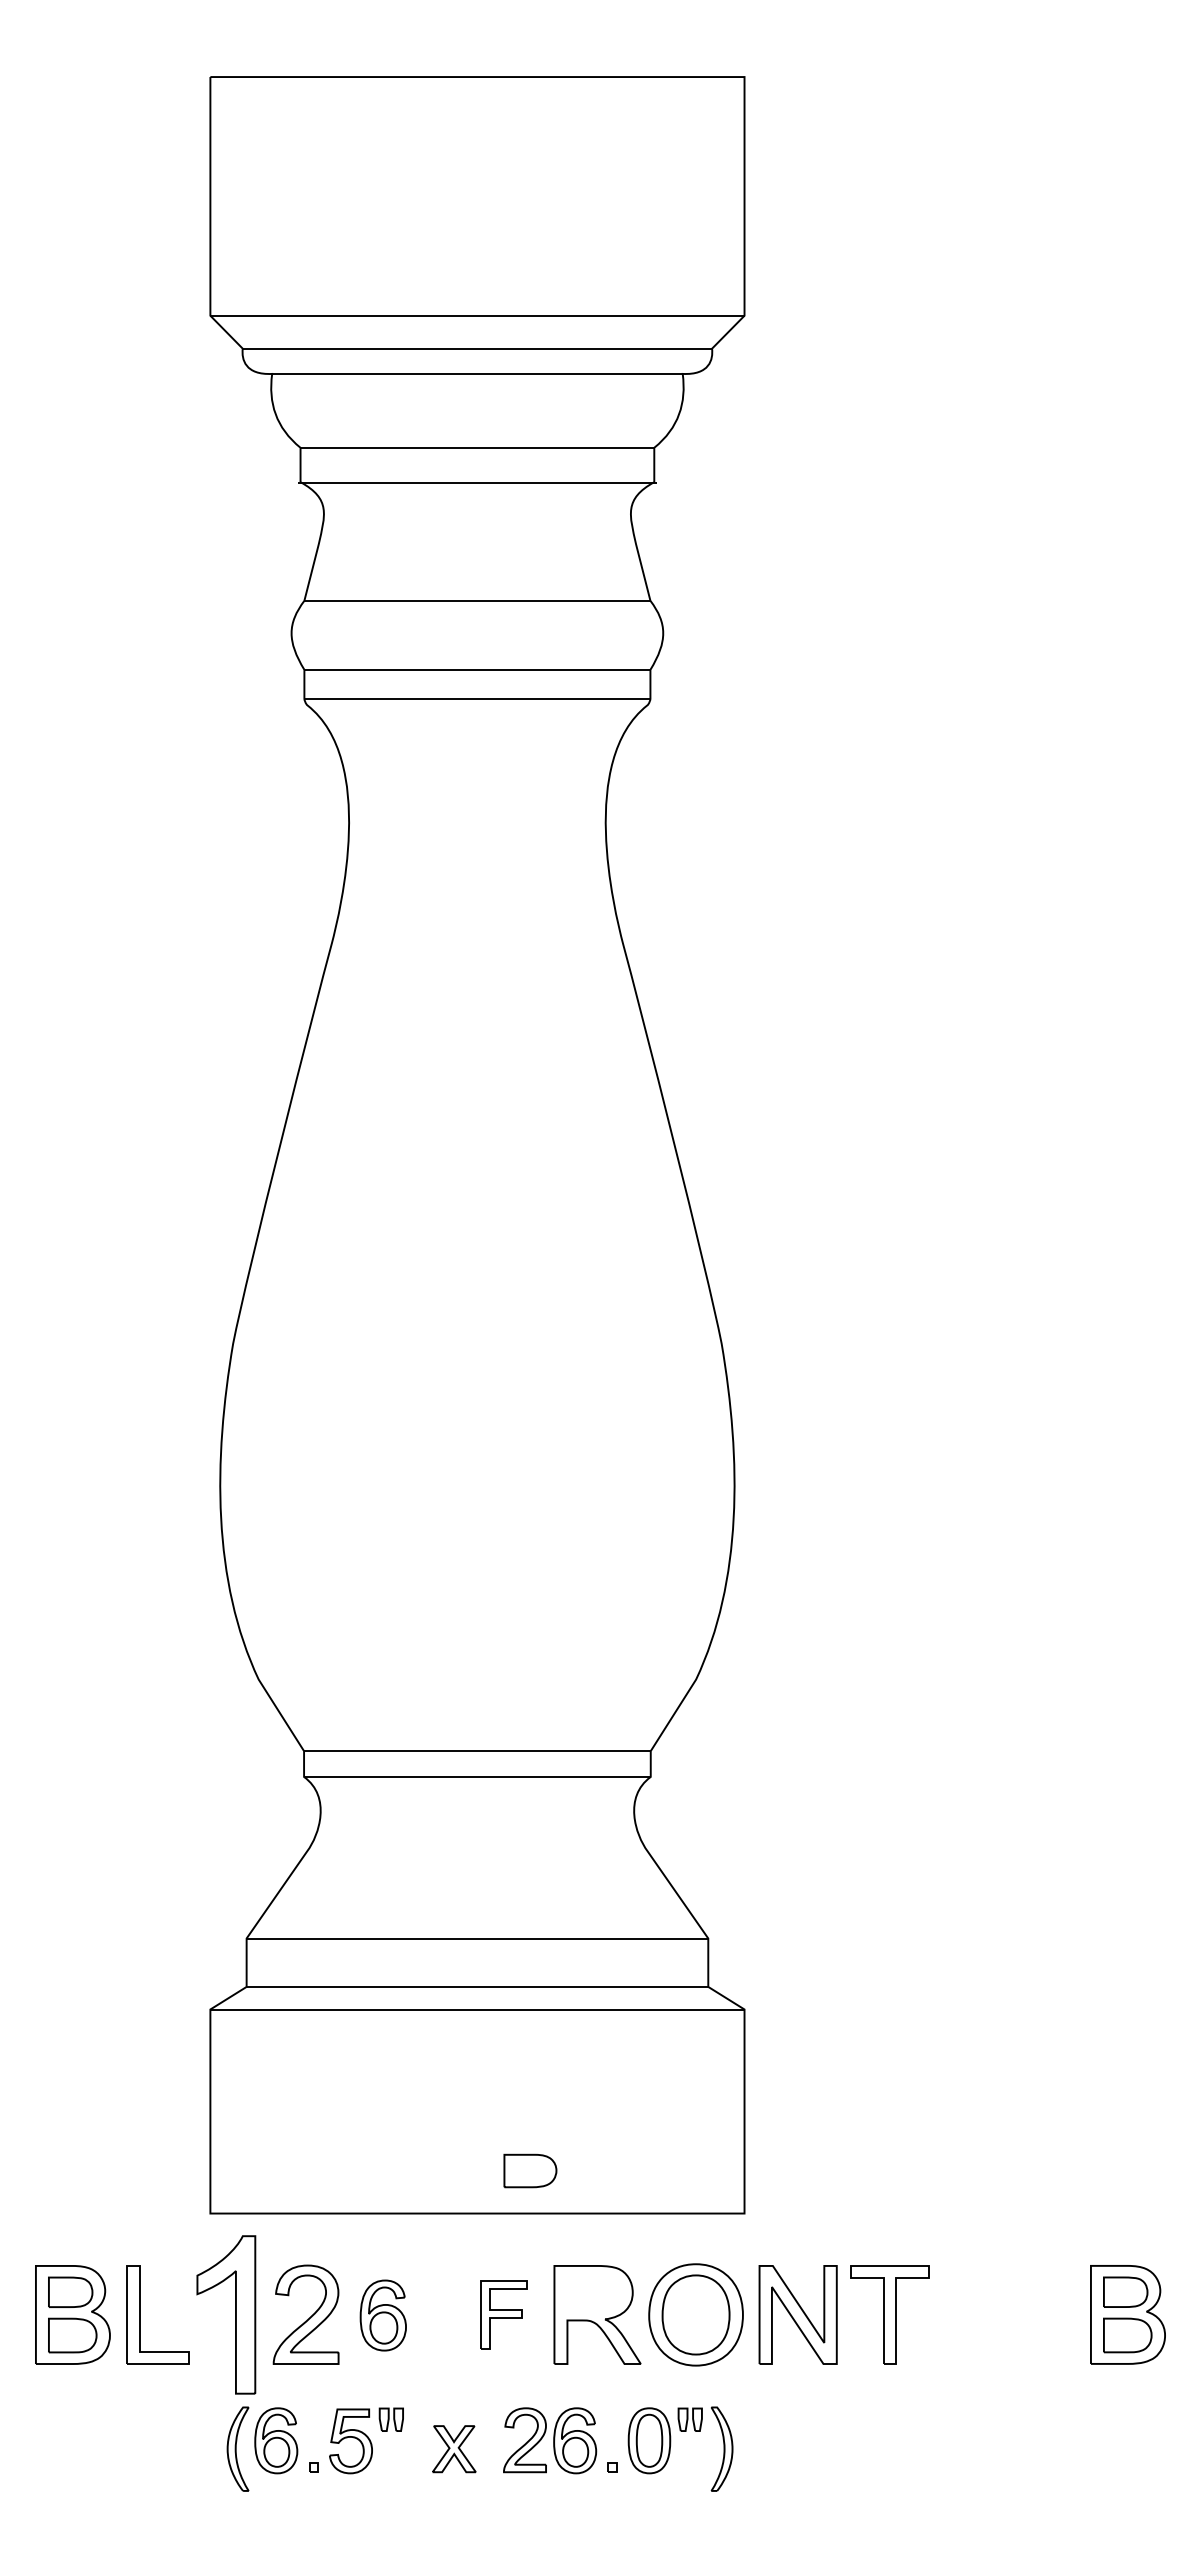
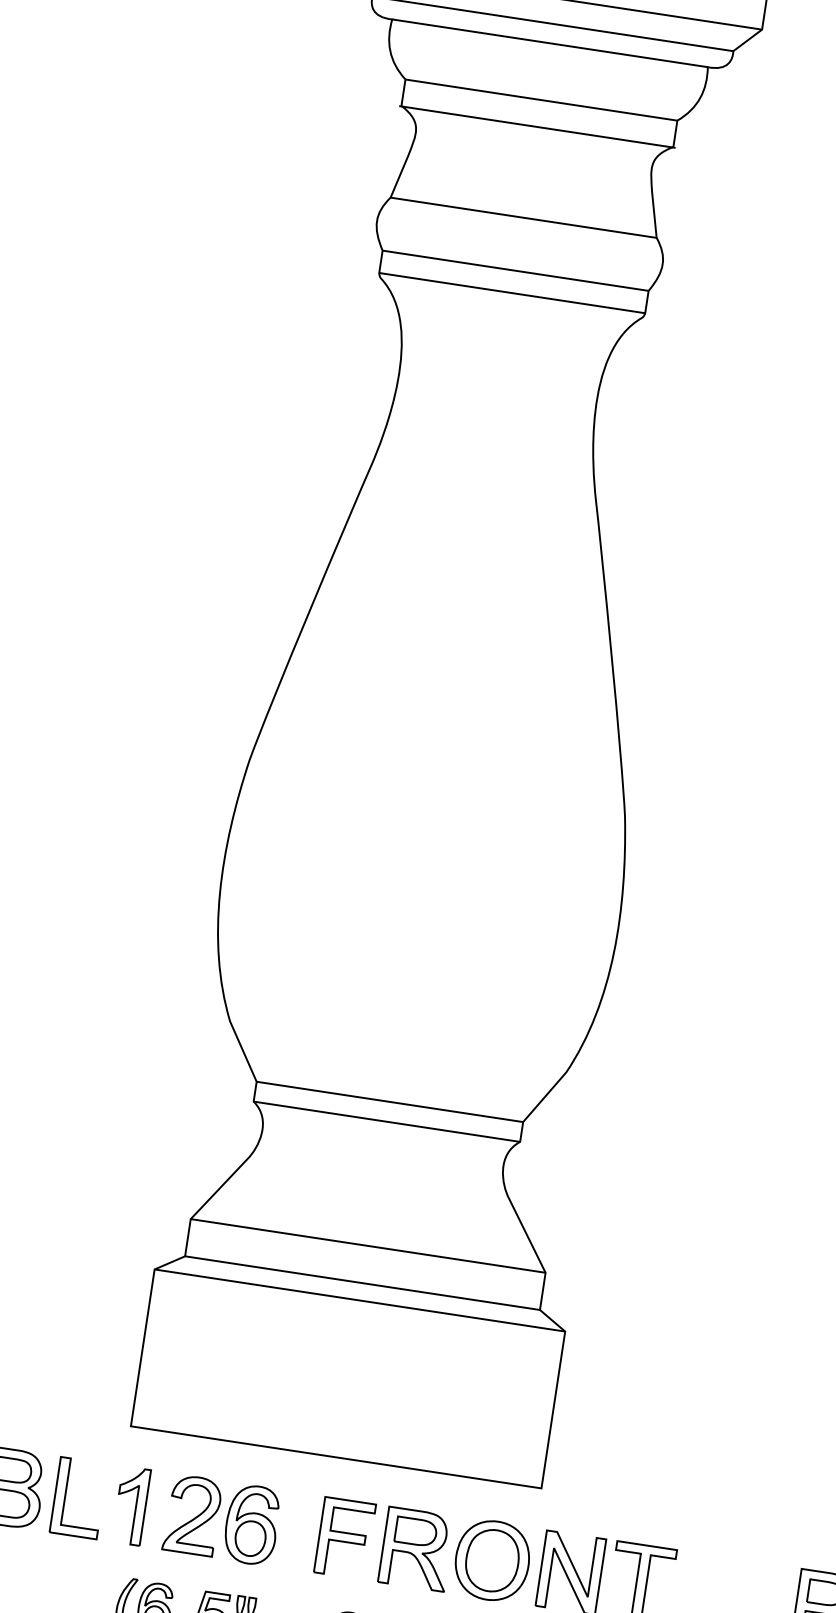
part: (530, 2170) -> (416, 1531), moved
part: (226, 2314) -> (131, 1505), size x0.62
part: (503, 2314) -> (344, 1537), size x1.43
part: (383, 2315) -> (252, 1524), size x1.43

